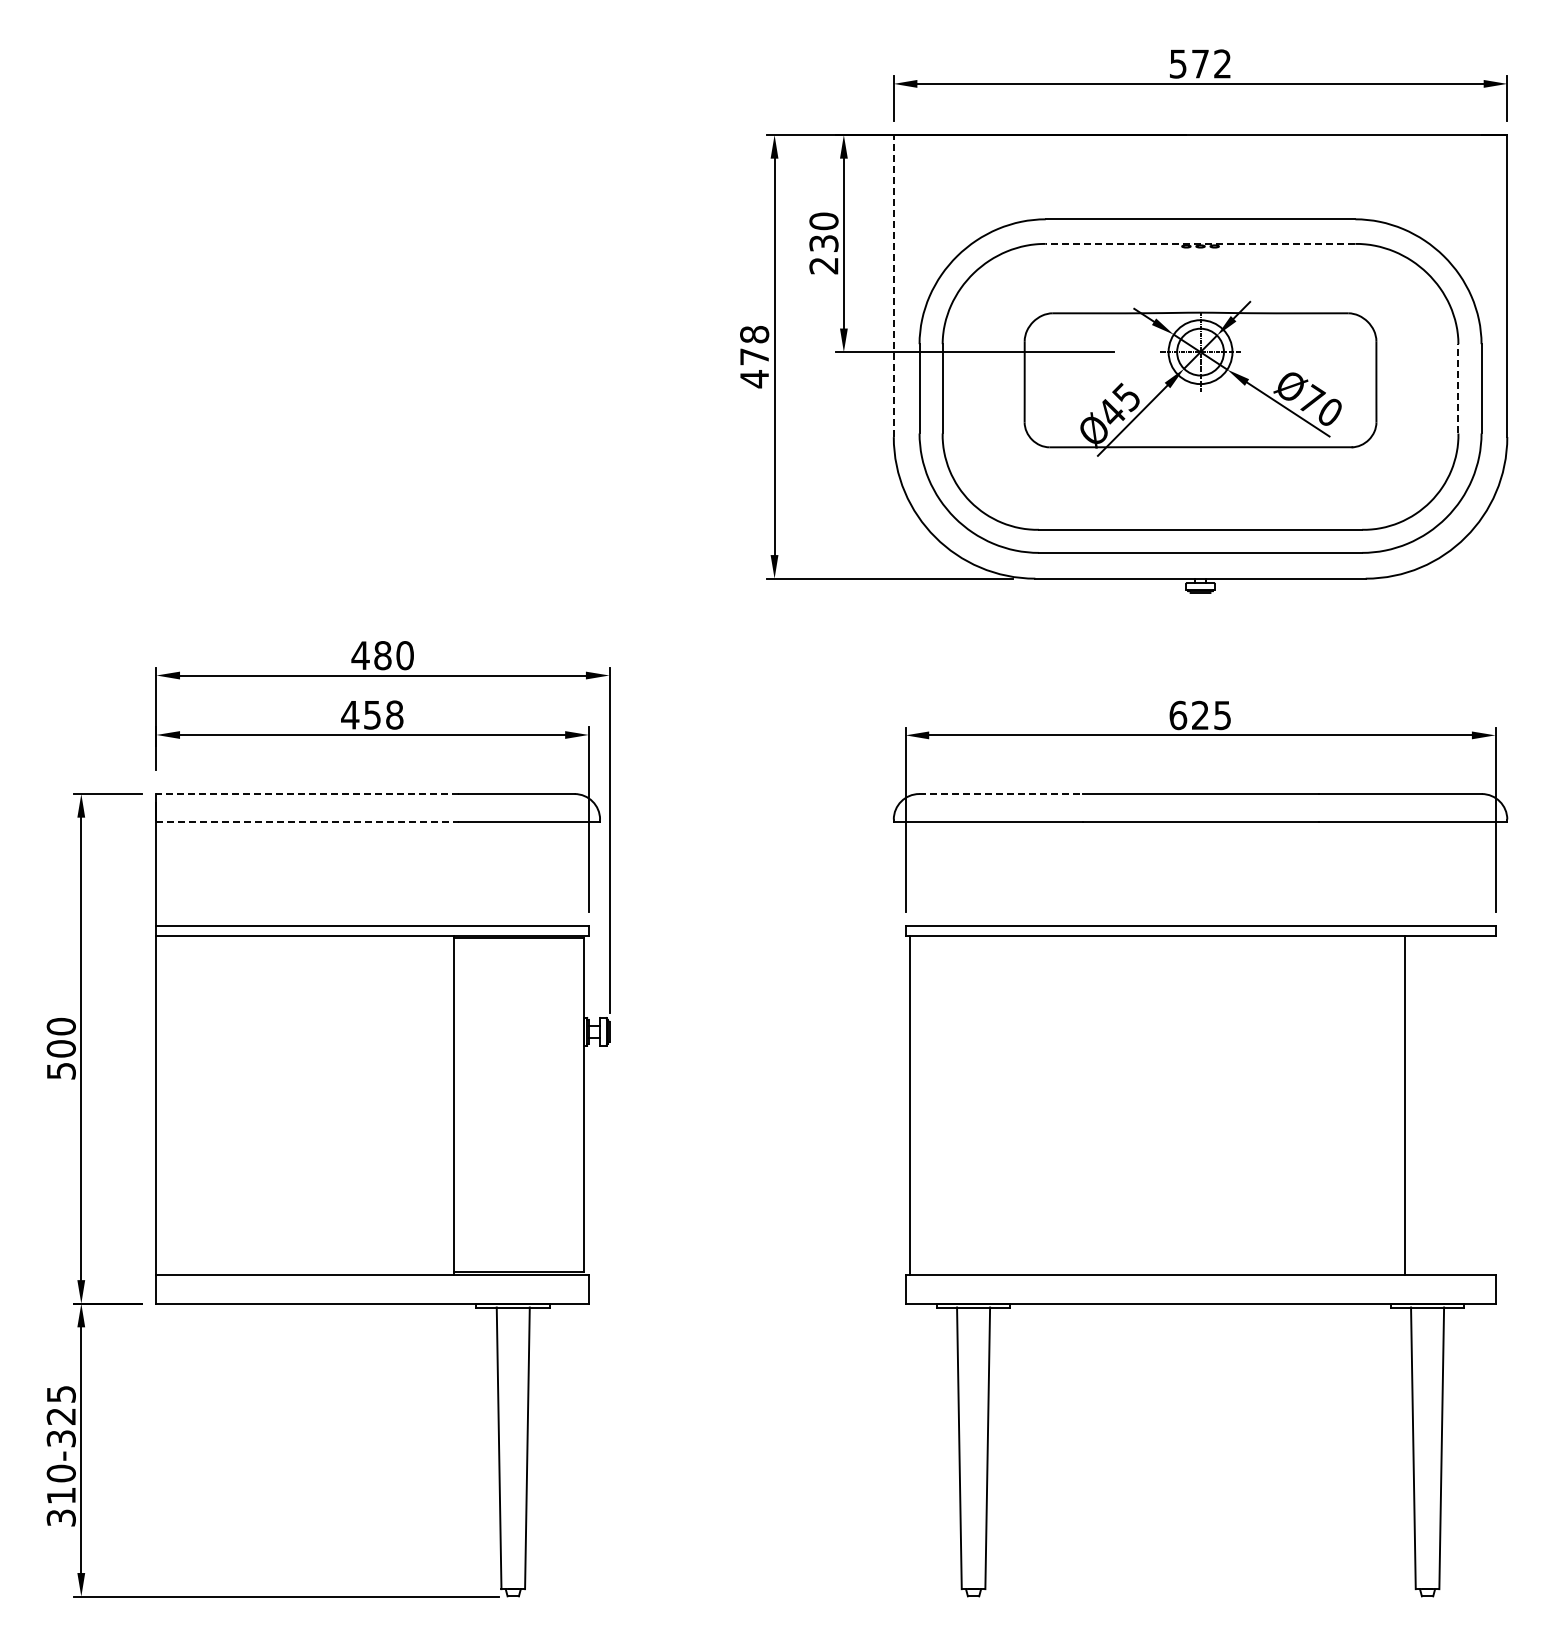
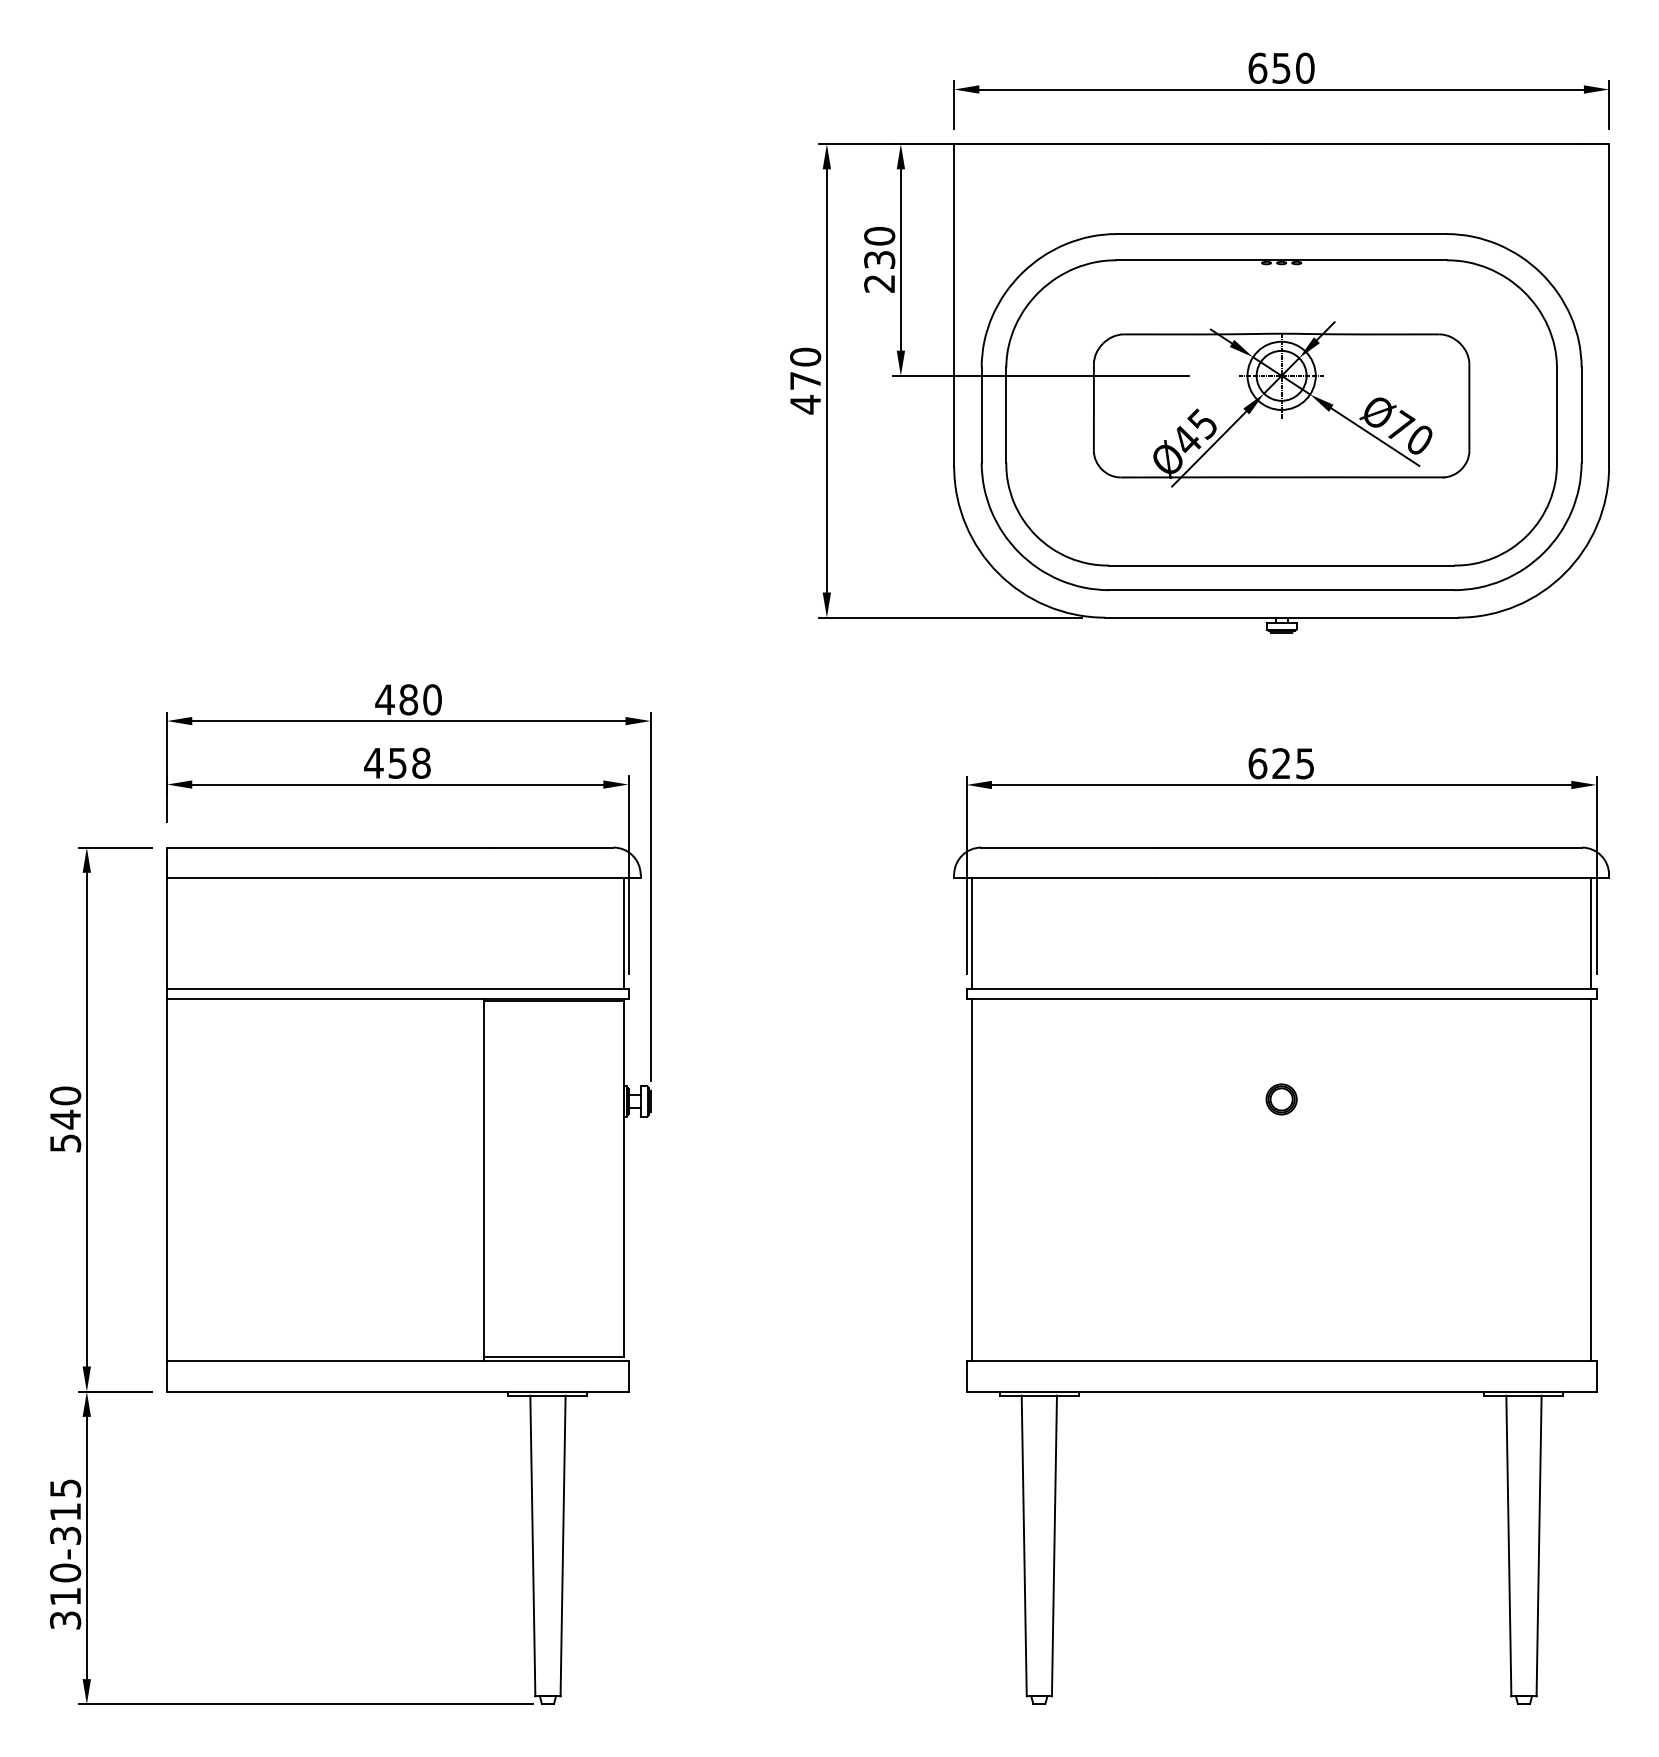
text: (1200, 63) -> (1281, 67), 572 -> 650
line: (1200, 243) -> (1281, 259), dashed -> solid
line: (893, 285) -> (953, 304), dashed -> solid
text: (754, 334) -> (805, 357), 478 -> 470
line: (1458, 388) -> (1557, 414), dashed -> solid
line: (307, 794) -> (328, 848), dashed -> solid
line: (1000, 794) -> (1068, 848), dashed -> solid
line: (307, 822) -> (328, 877), dashed -> solid
line: (584, 874) -> (624, 933), added
line: (910, 874) -> (972, 933), added
line: (1490, 874) -> (1591, 933), added
part: (1200, 1029) -> (1281, 1098), added
text: (60, 1048) -> (64, 1119), 500 -> 540
line: (1404, 1105) -> (1591, 1180), moved
text: (60, 1416) -> (64, 1512), 310-325 -> 310-315

